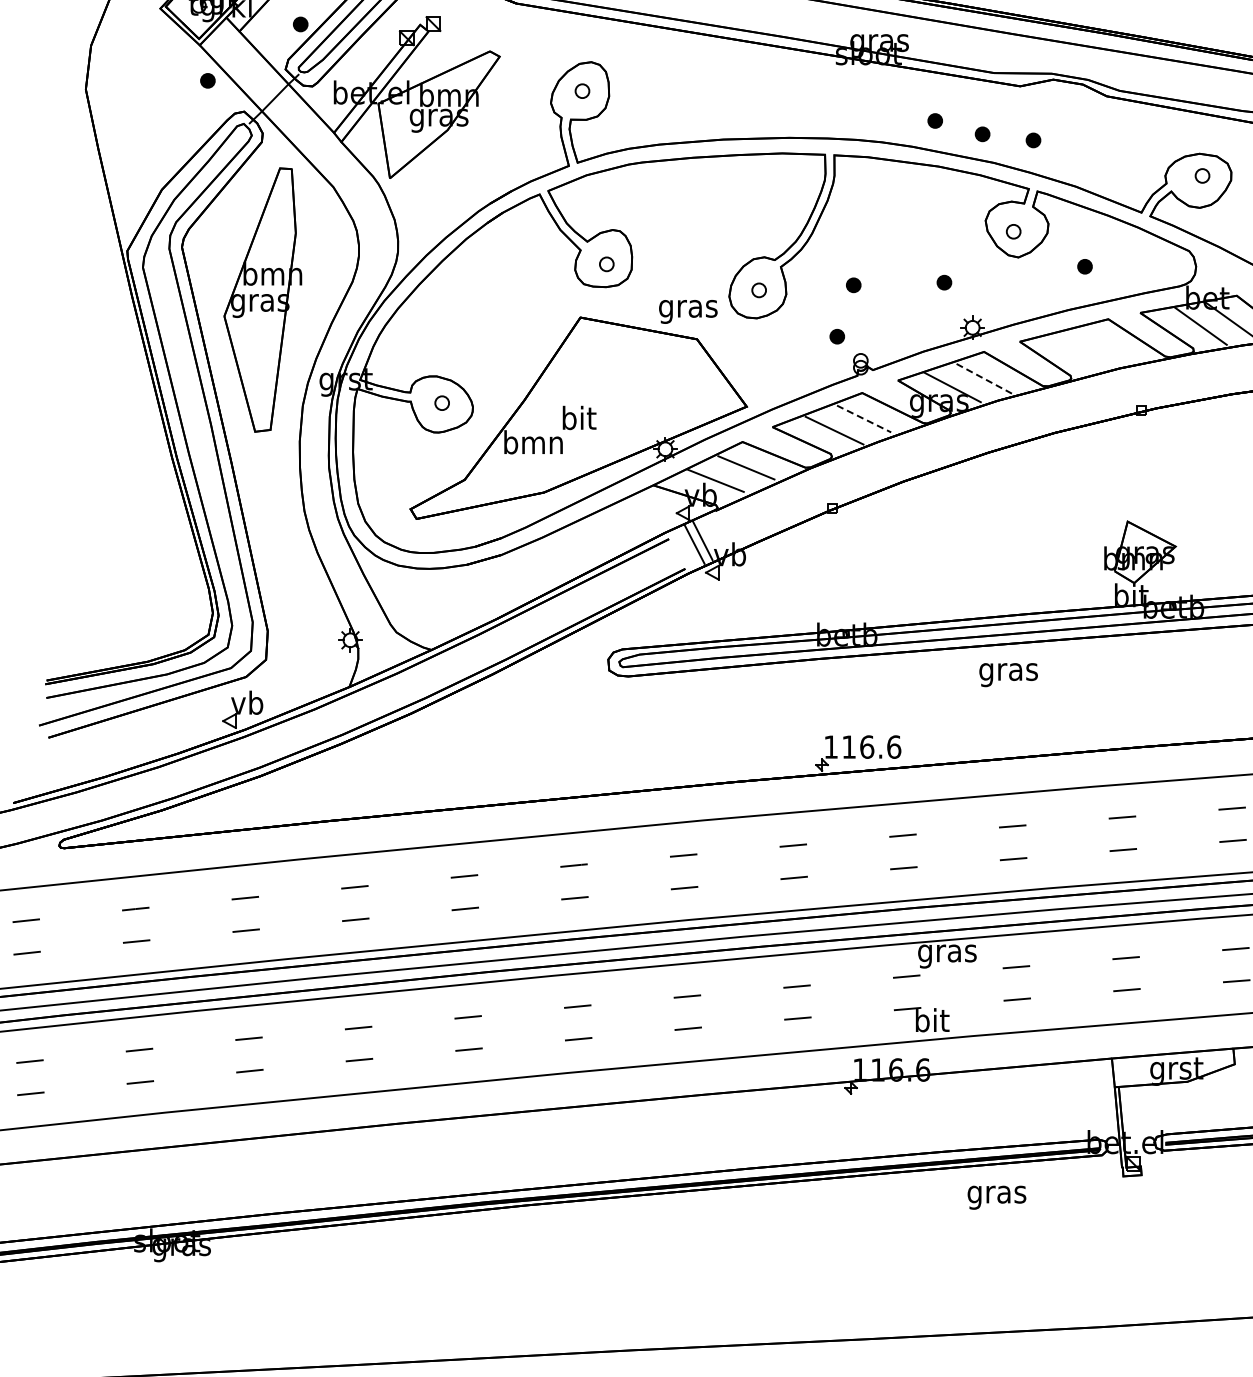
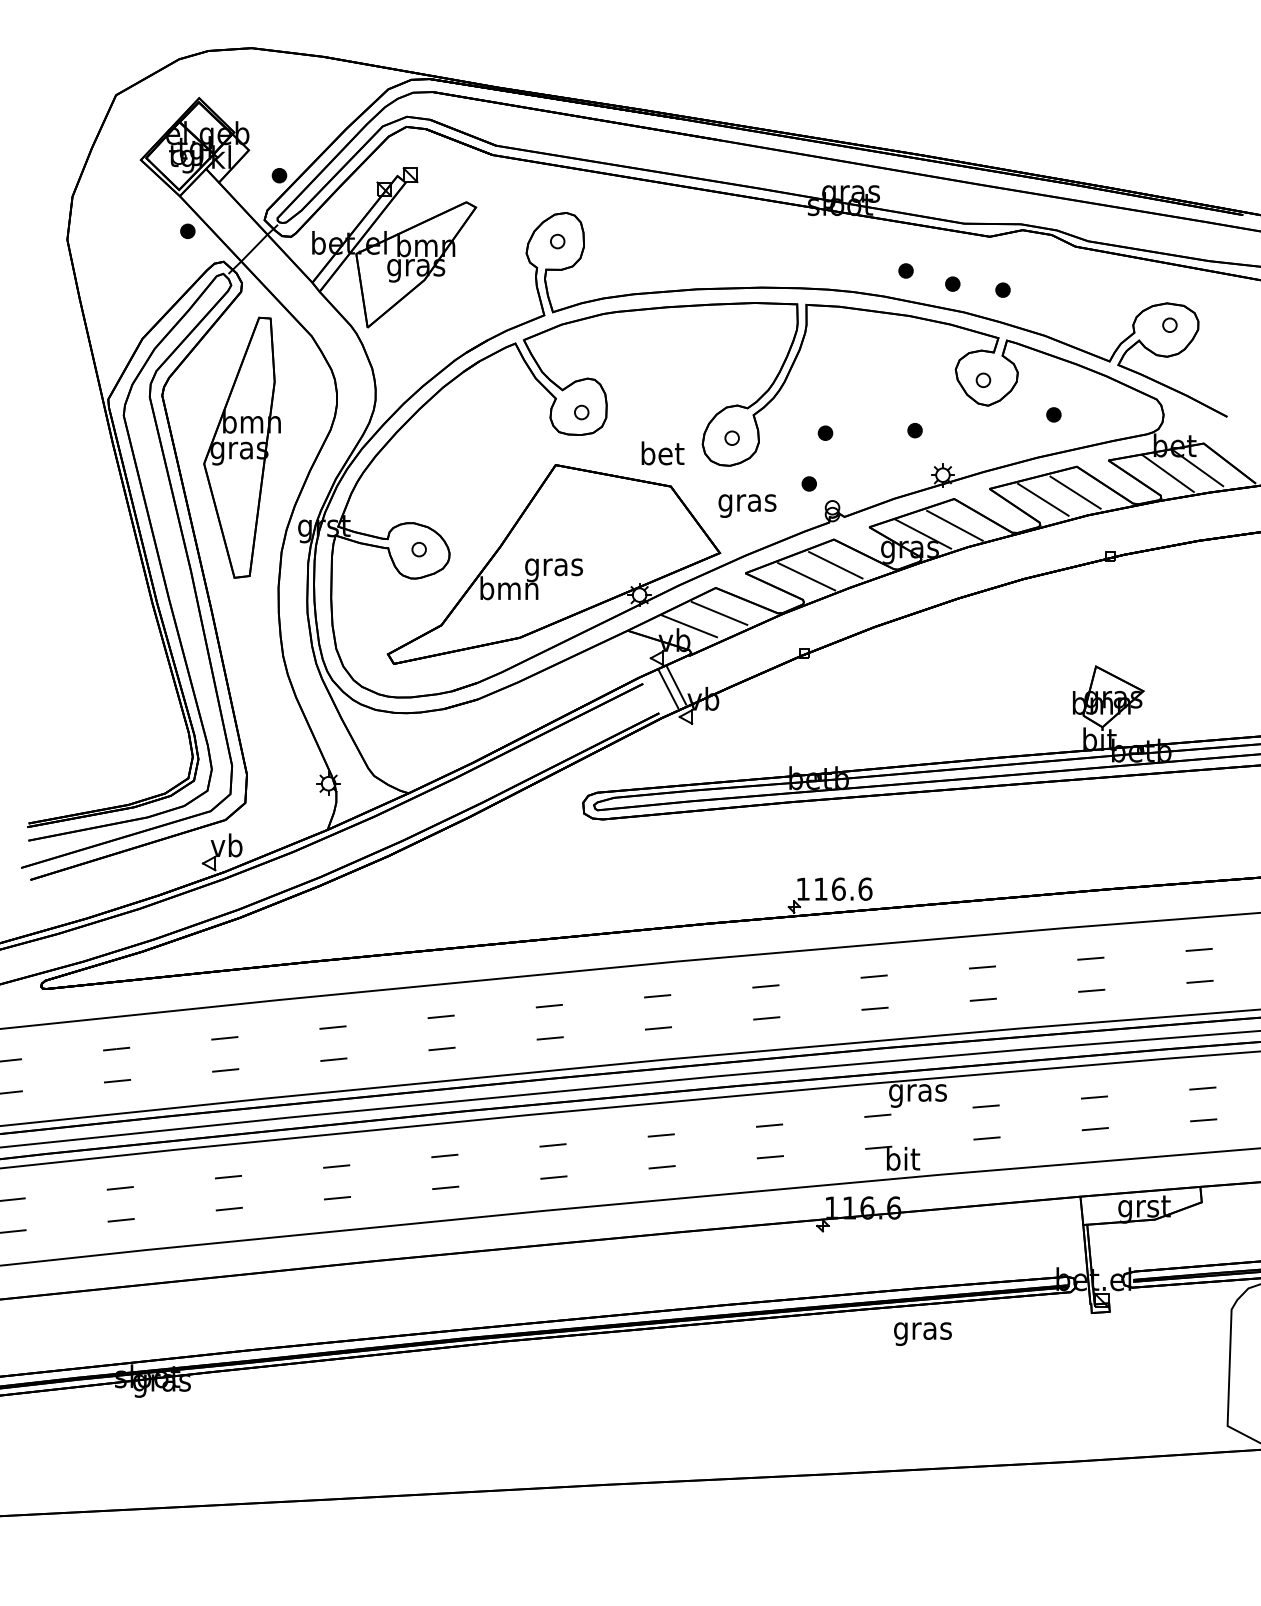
text: (688, 308) -> (662, 456), gras -> bet
line: (1106, 345) -> (1075, 492), added
line: (1073, 352) -> (1042, 499), added
line: (984, 378) -> (954, 525), dashed -> solid
line: (863, 419) -> (835, 565), dashed -> solid
text: (578, 421) -> (553, 567), bit -> gras
text: (1008, 674) -> (747, 505), moved
text: (996, 1197) -> (922, 1333), moved

